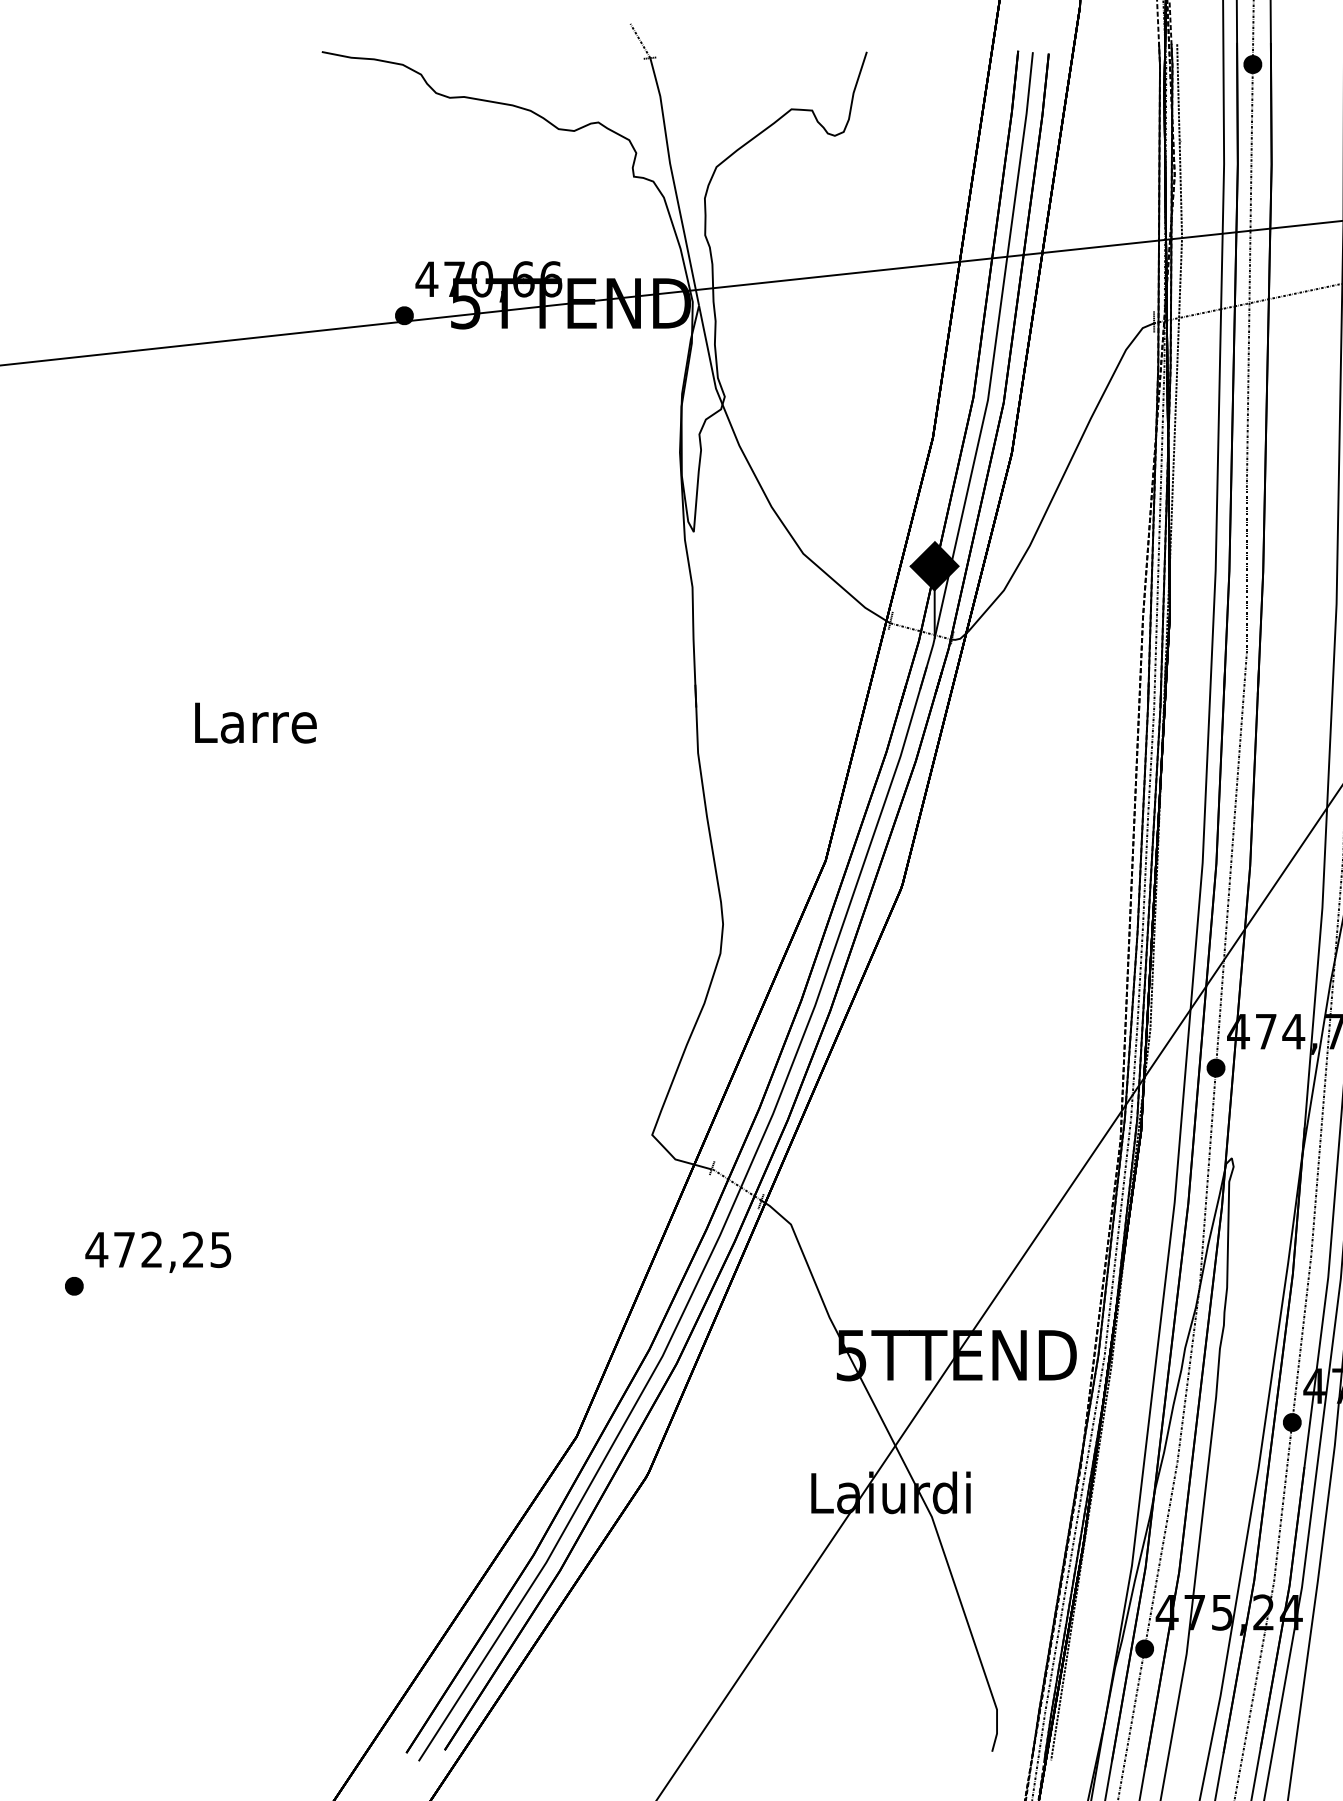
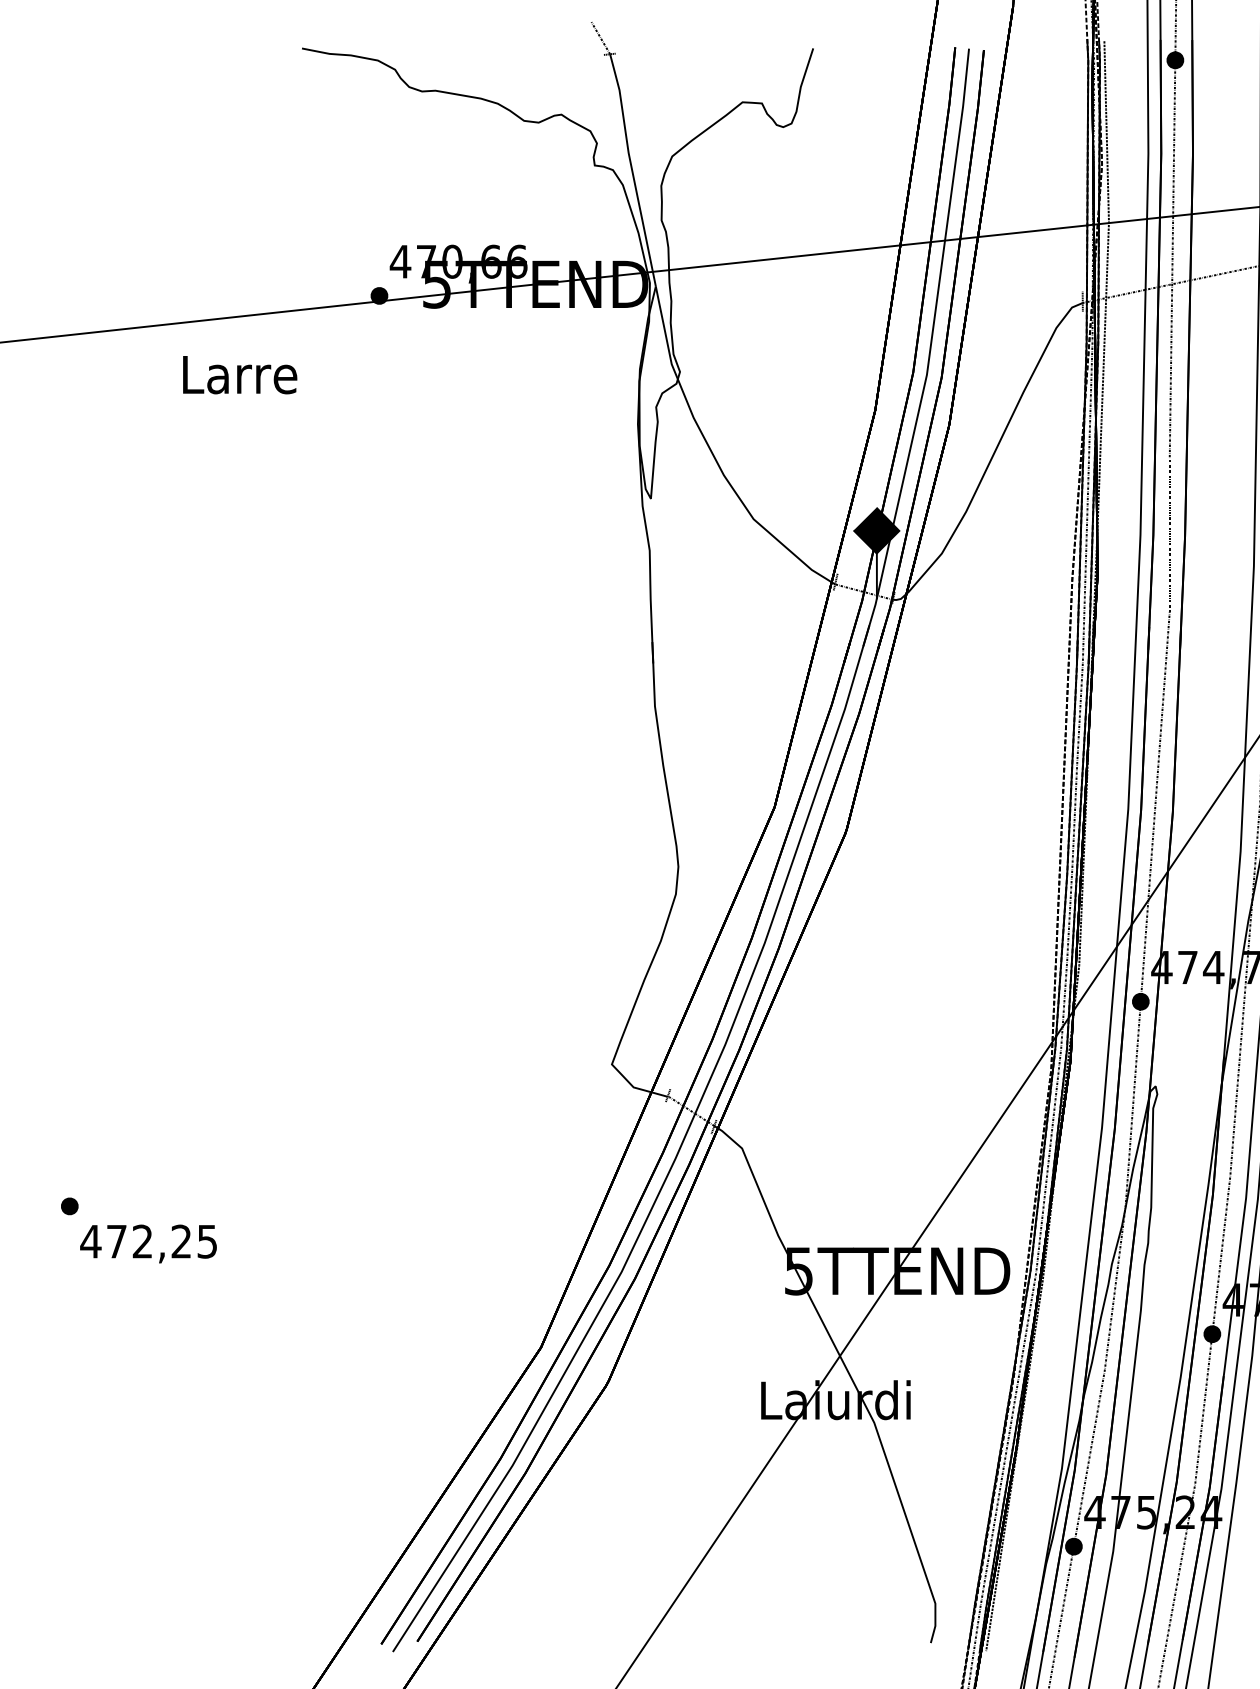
text: (255, 722) -> (239, 374), moved
text: (158, 1251) -> (148, 1243), moved

